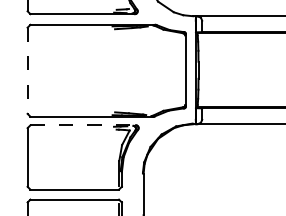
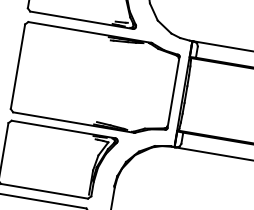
line: (27, 71) -> (17, 67), dashed -> solid
line: (83, 125) -> (63, 129), dashed -> solid

